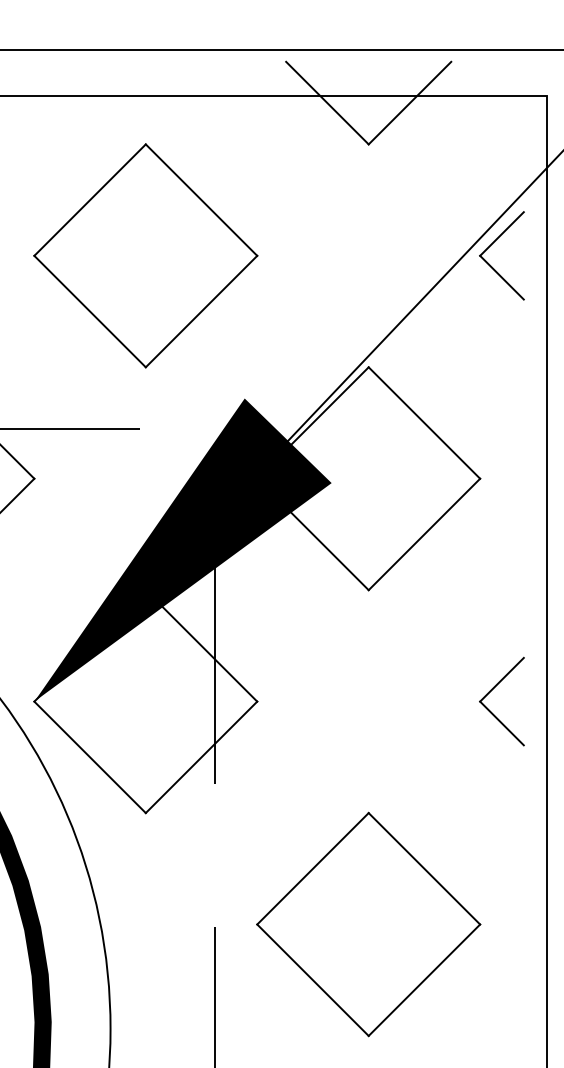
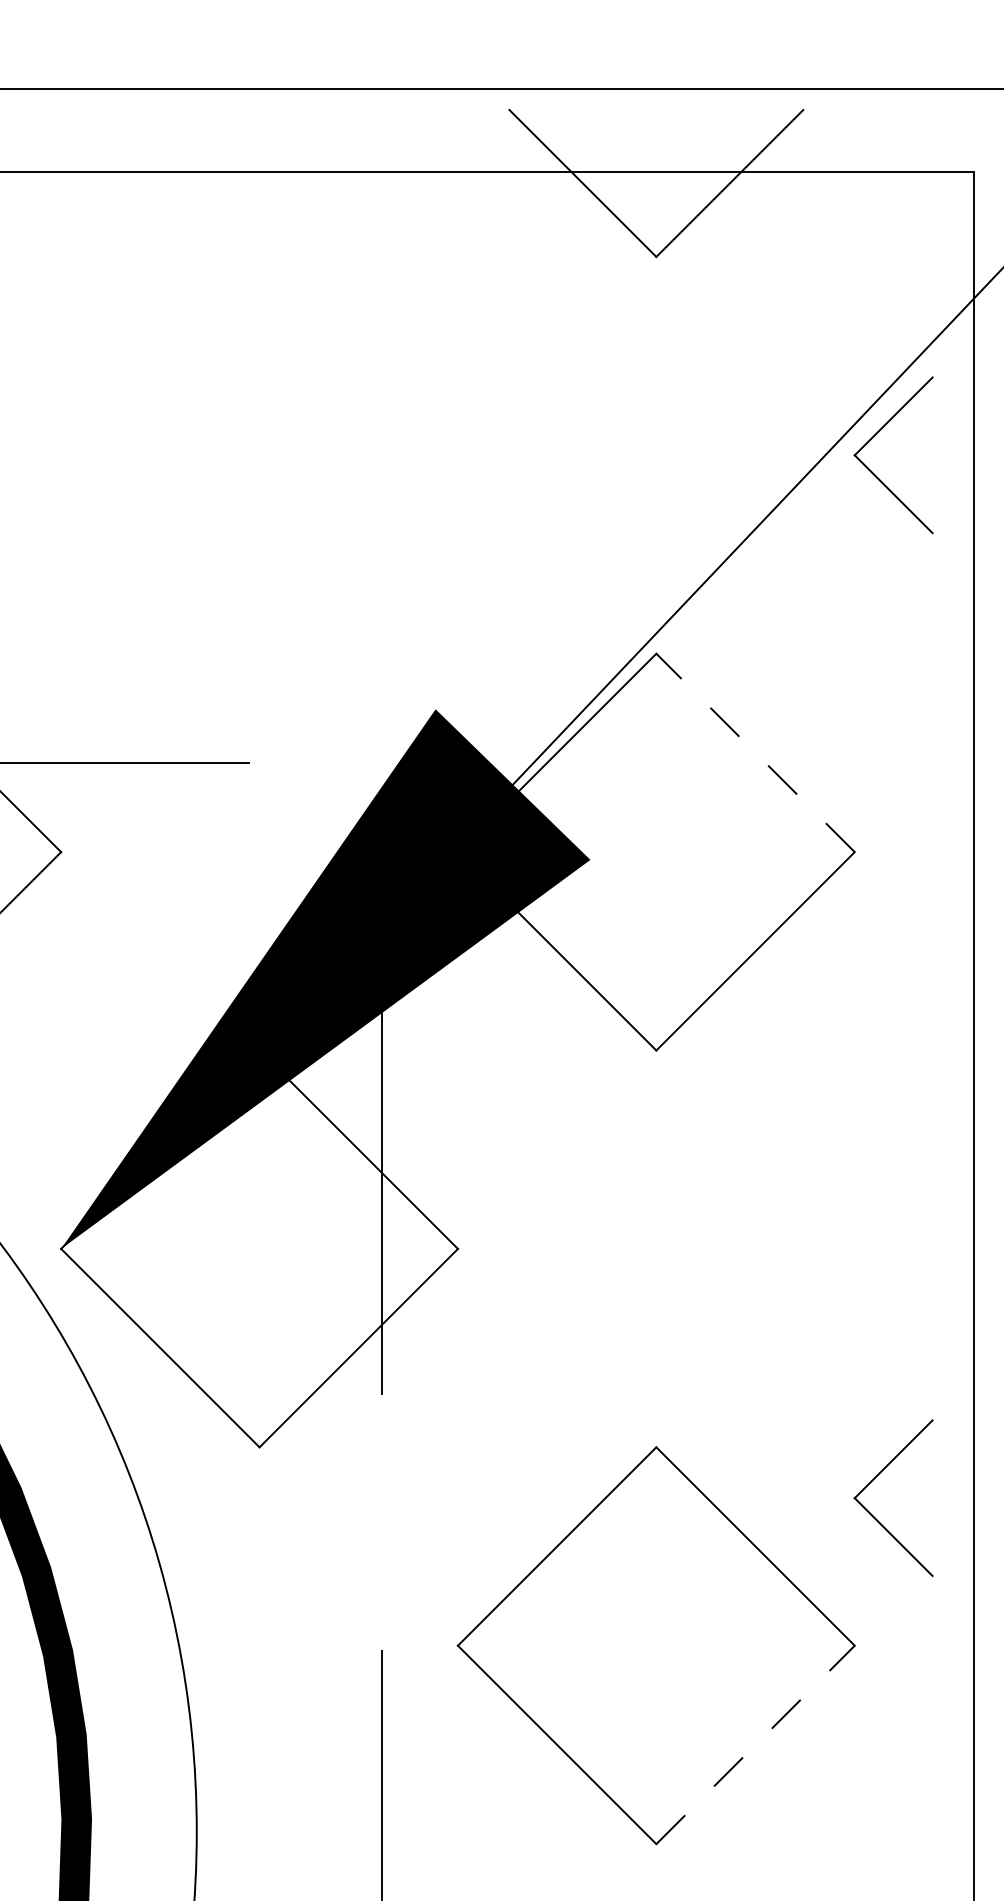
part: (145, 255) -> (258, 454), removed
line: (424, 423) -> (755, 753), solid -> dashed
part: (491, 691) -> (874, 1480), moved
line: (424, 980) -> (755, 1745), solid -> dashed

